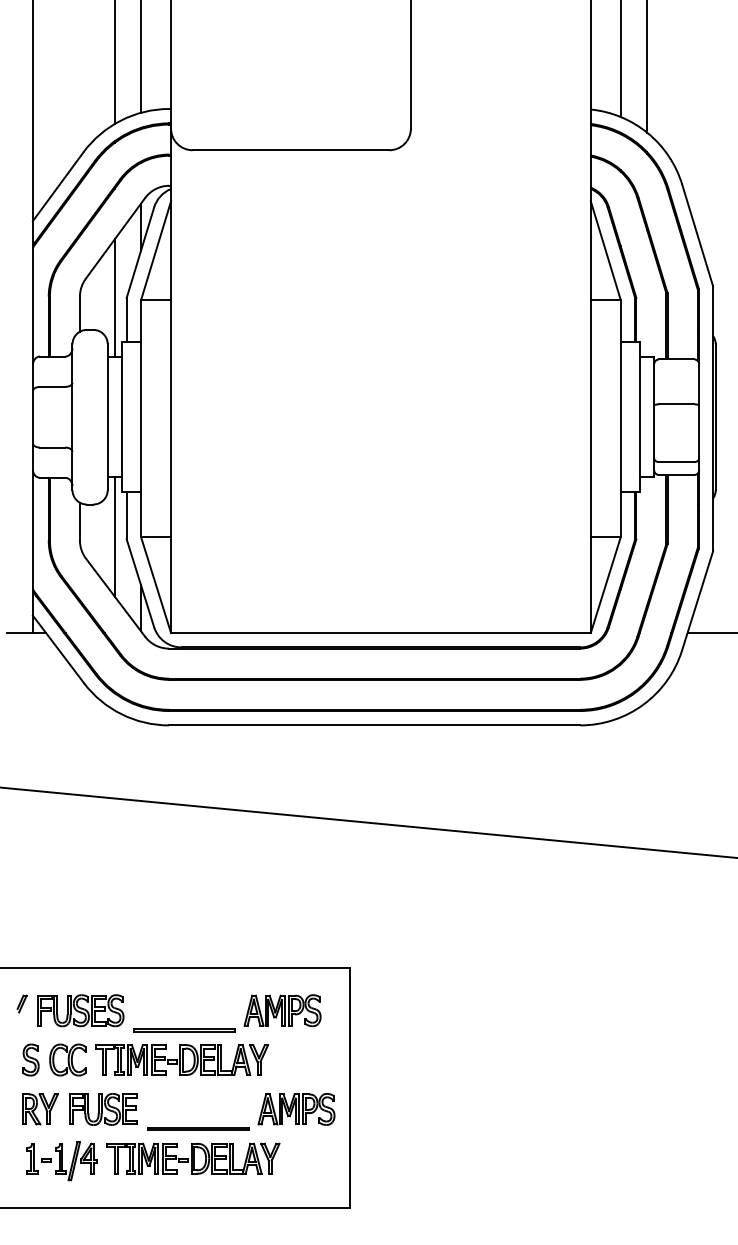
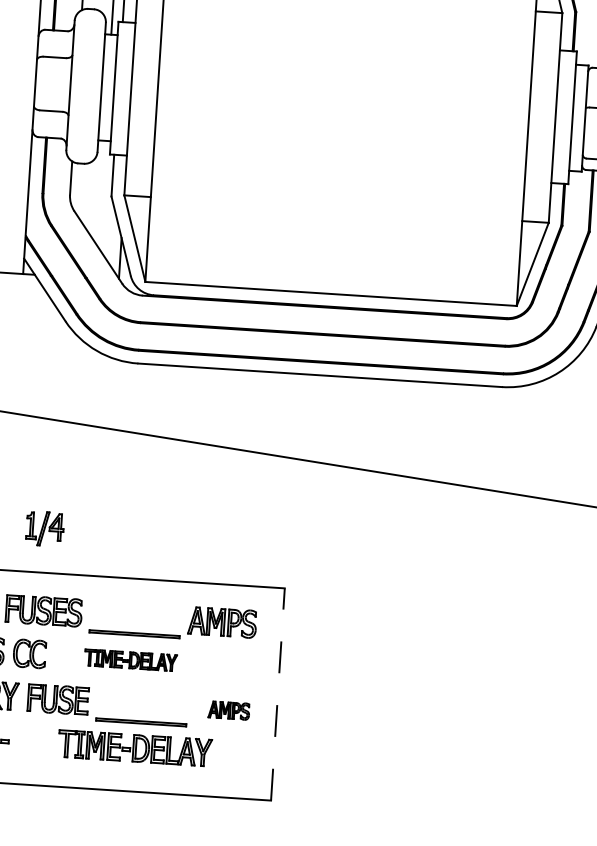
line: (114, 536) -> (100, 193), removed
part: (182, 1059) -> (131, 659), size x0.6
line: (350, 1087) -> (278, 694), solid -> dashed
part: (296, 1109) -> (229, 710), size x0.6
part: (76, 1161) -> (45, 529), moved

